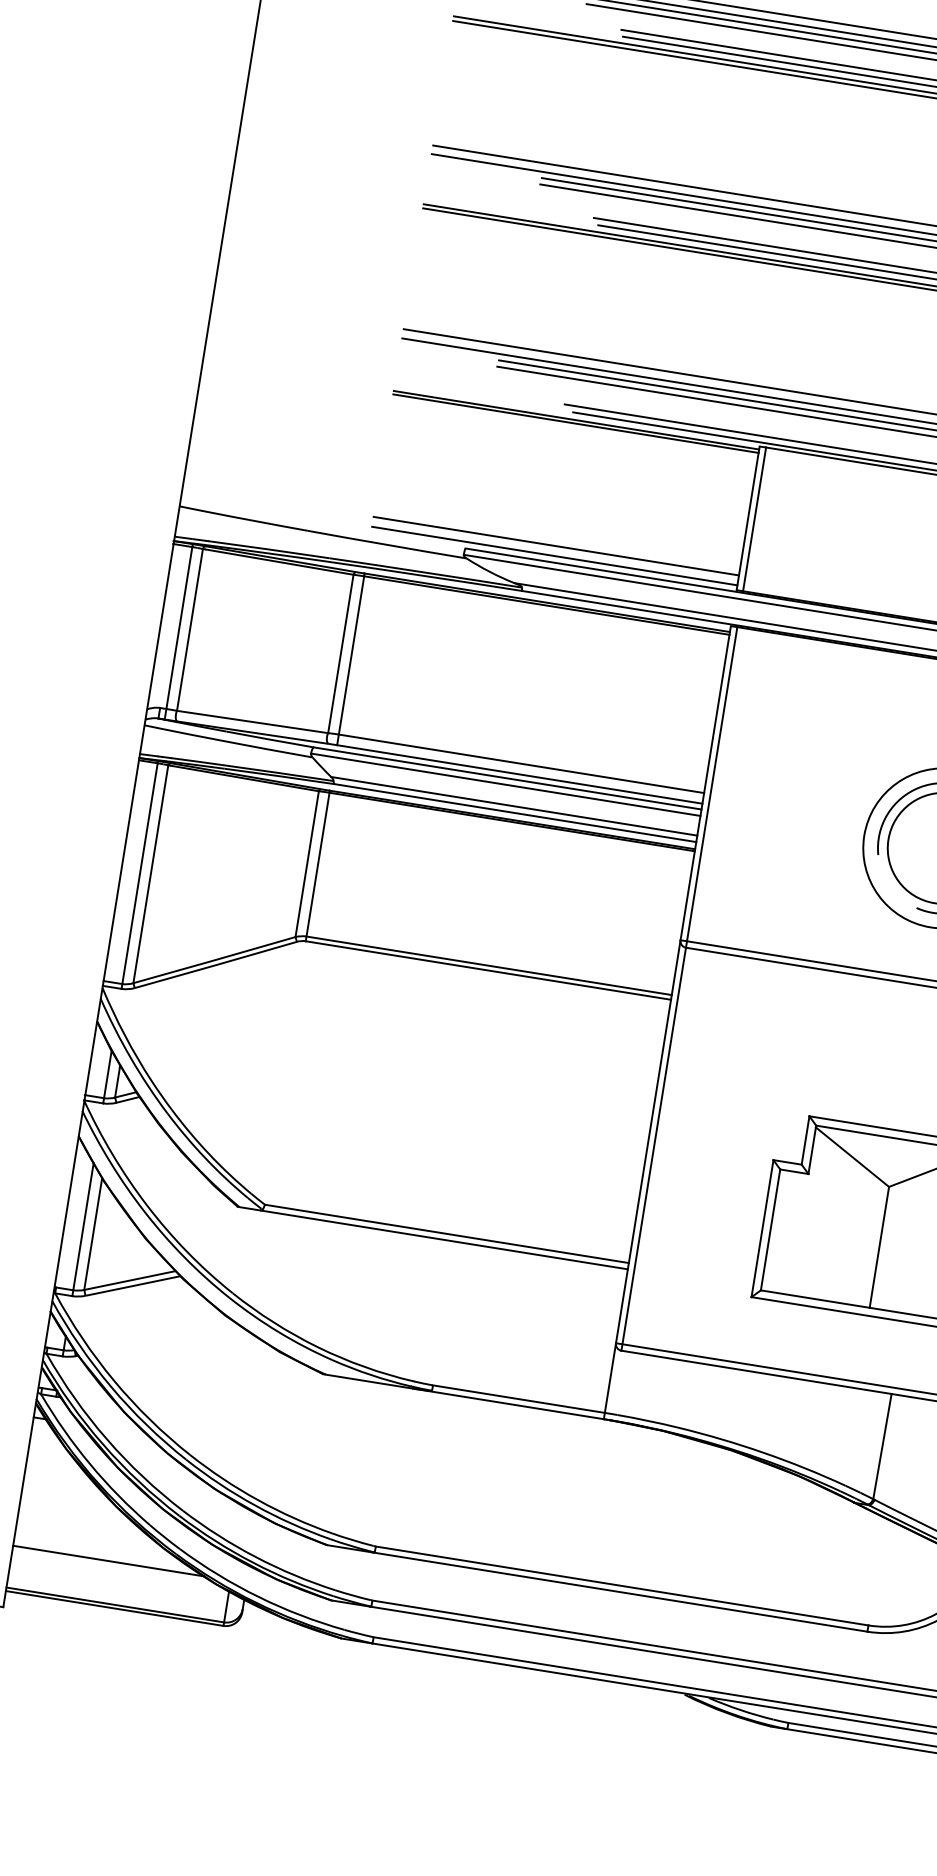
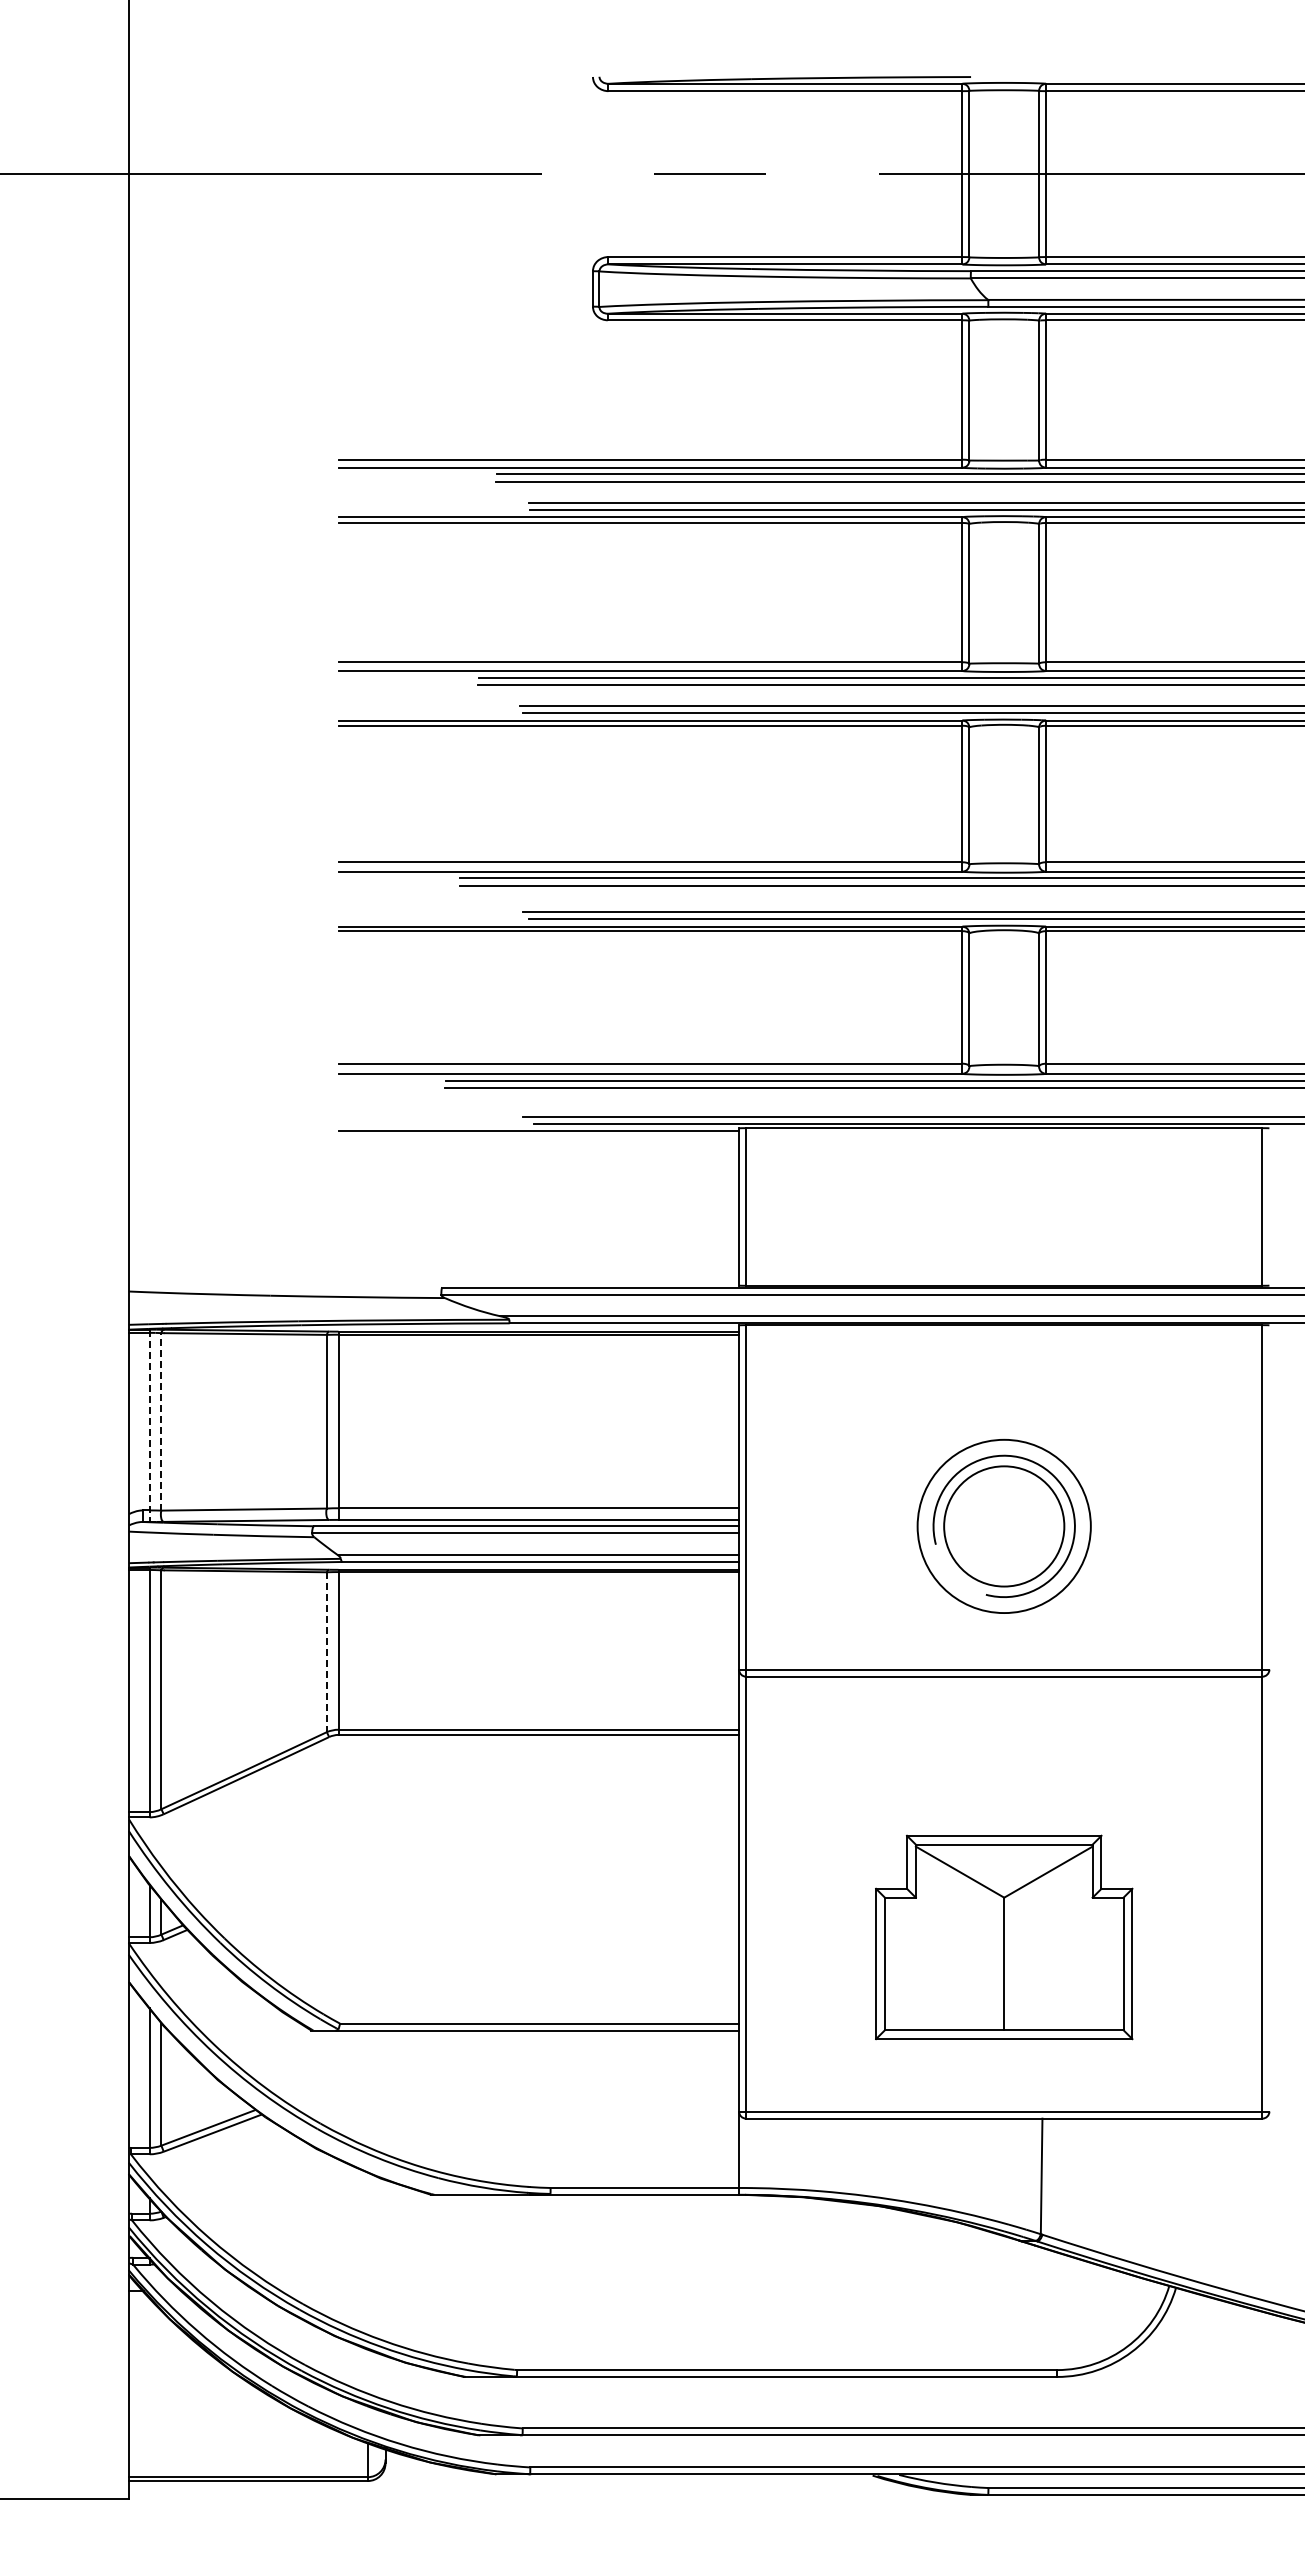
line: (575, 423) -> (538, 1135), removed
line: (556, 546) -> (538, 1269), removed
line: (554, 556) -> (538, 1280), removed
line: (190, 629) -> (161, 1421), solid -> dashed
line: (178, 632) -> (149, 1426), solid -> dashed
line: (306, 864) -> (326, 1652), solid -> dashed
line: (109, 1561) -> (234, 2431), removed

